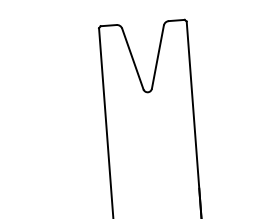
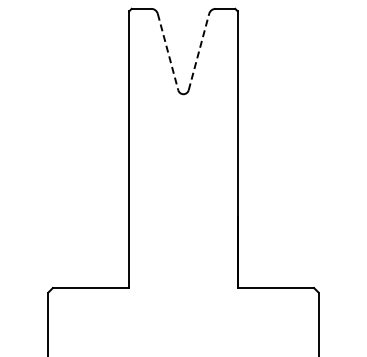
line: (157, 57) -> (198, 52), solid -> dashed
line: (133, 59) -> (168, 52), solid -> dashed

